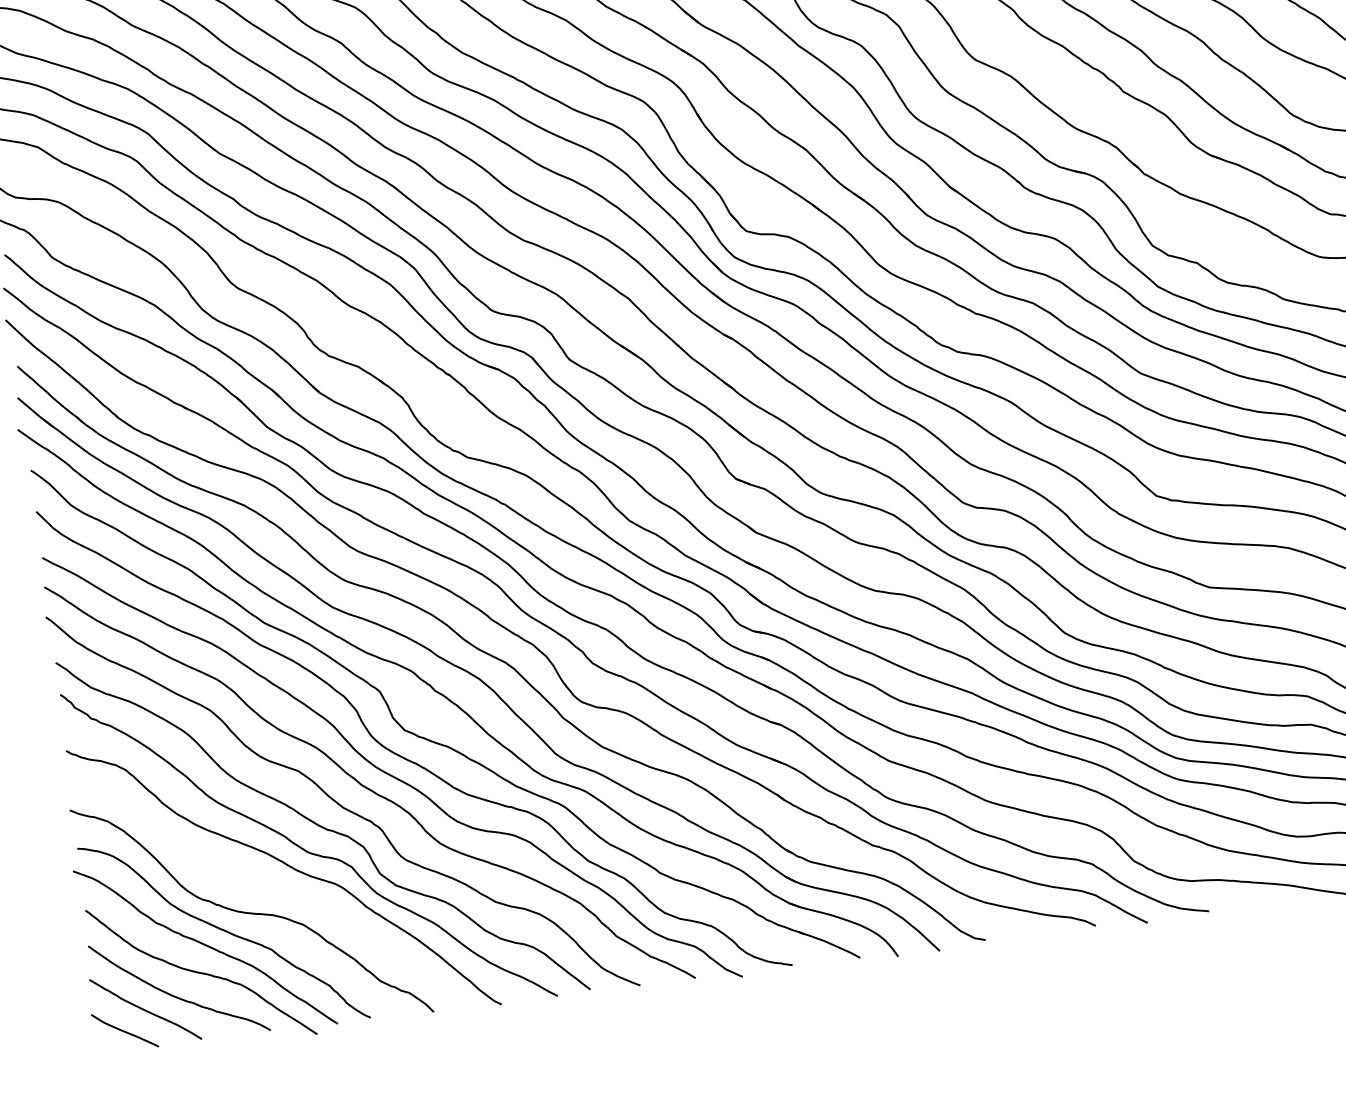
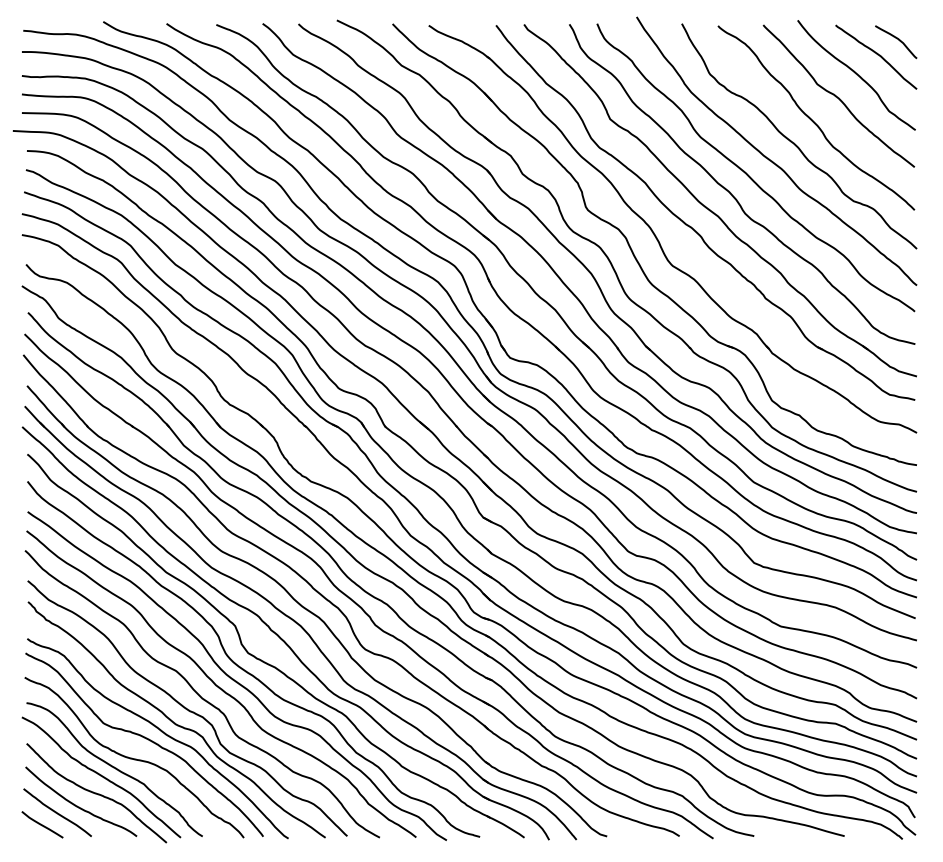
curve: (266, 881) -> (146, 739), added

